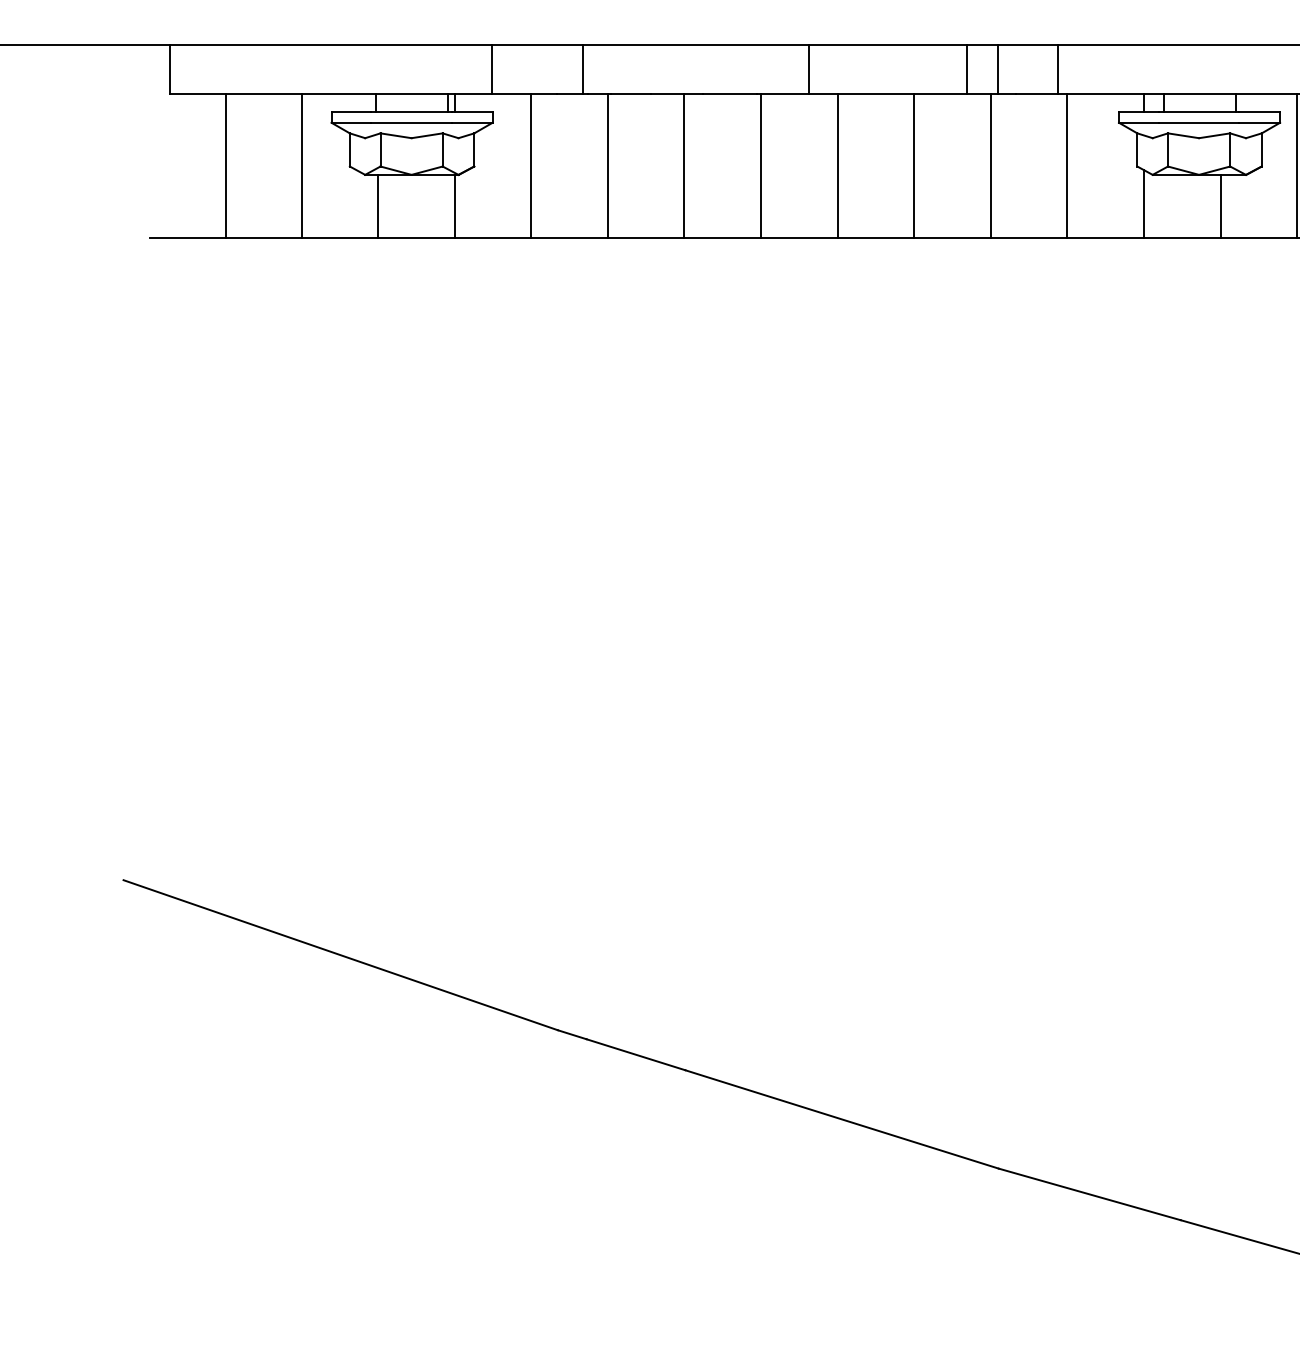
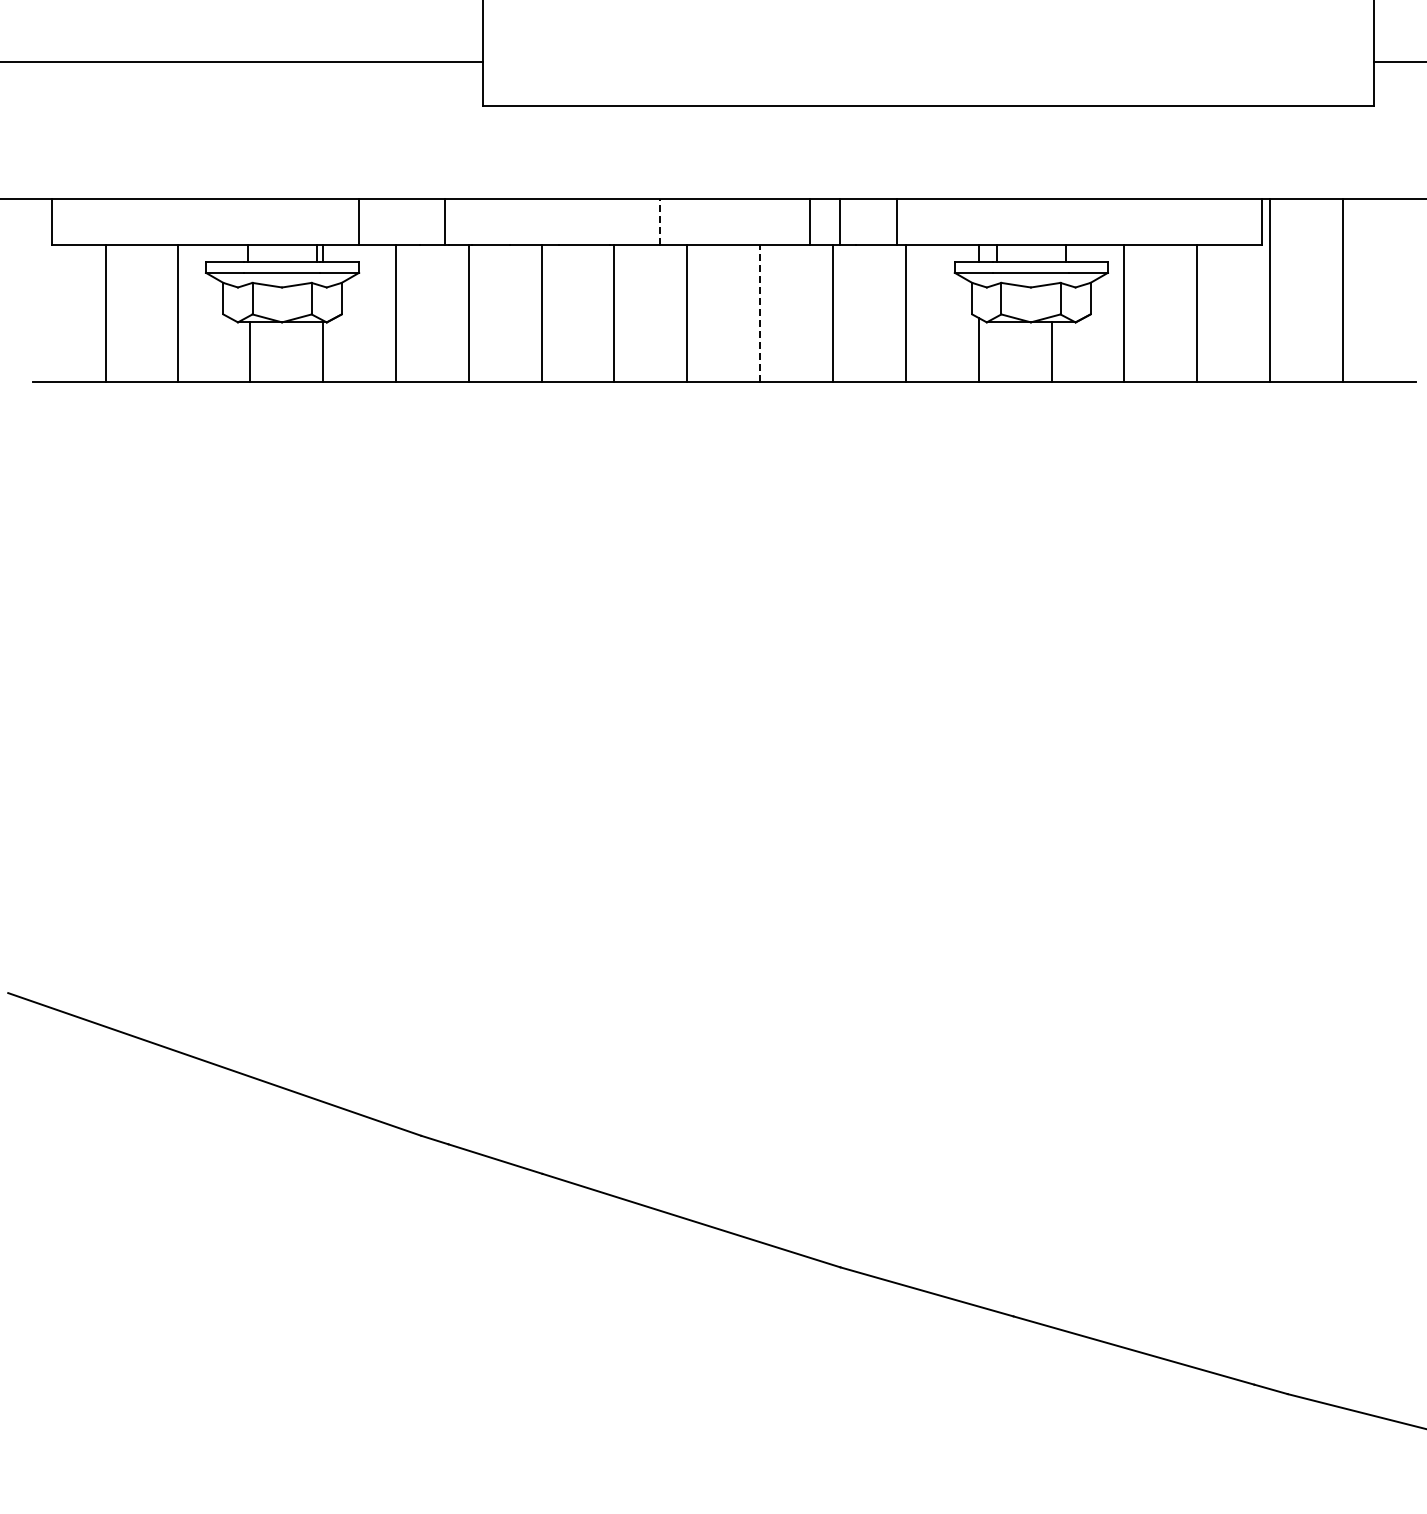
line: (809, 68) -> (660, 221), solid -> dashed
line: (914, 165) -> (760, 313), solid -> dashed

